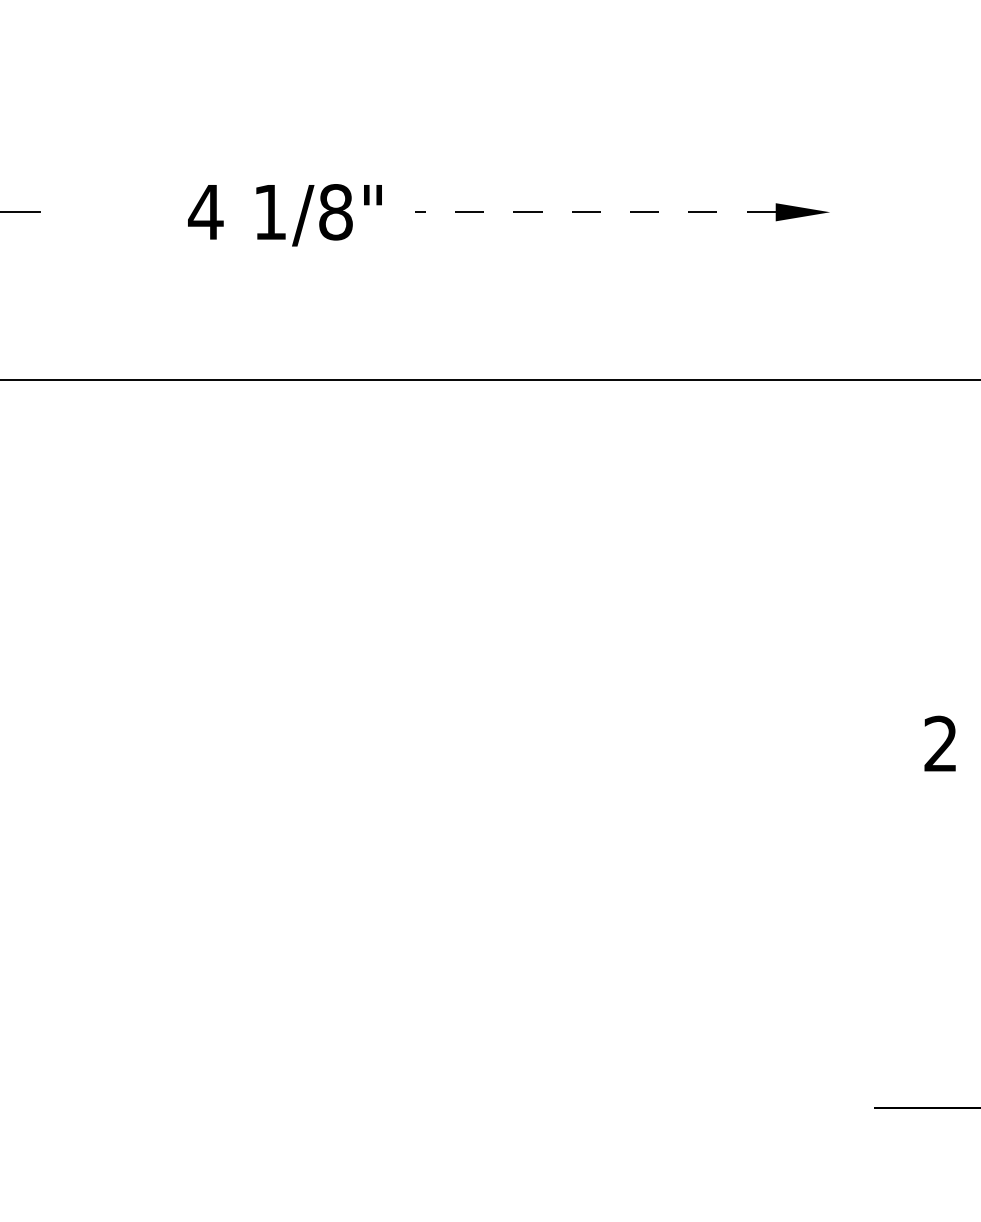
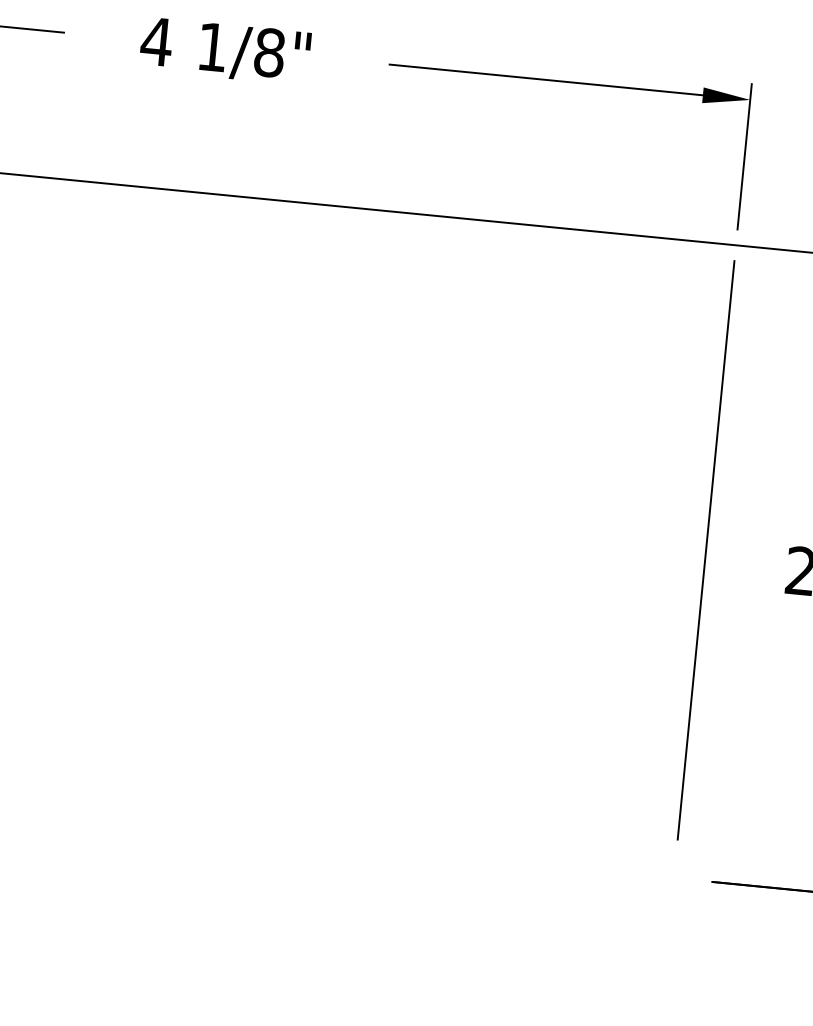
line: (594, 212) -> (545, 80), dashed -> solid
text: (284, 215) -> (224, 51), moved
line: (830, 277) -> (744, 156), added
line: (830, 730) -> (706, 550), added

